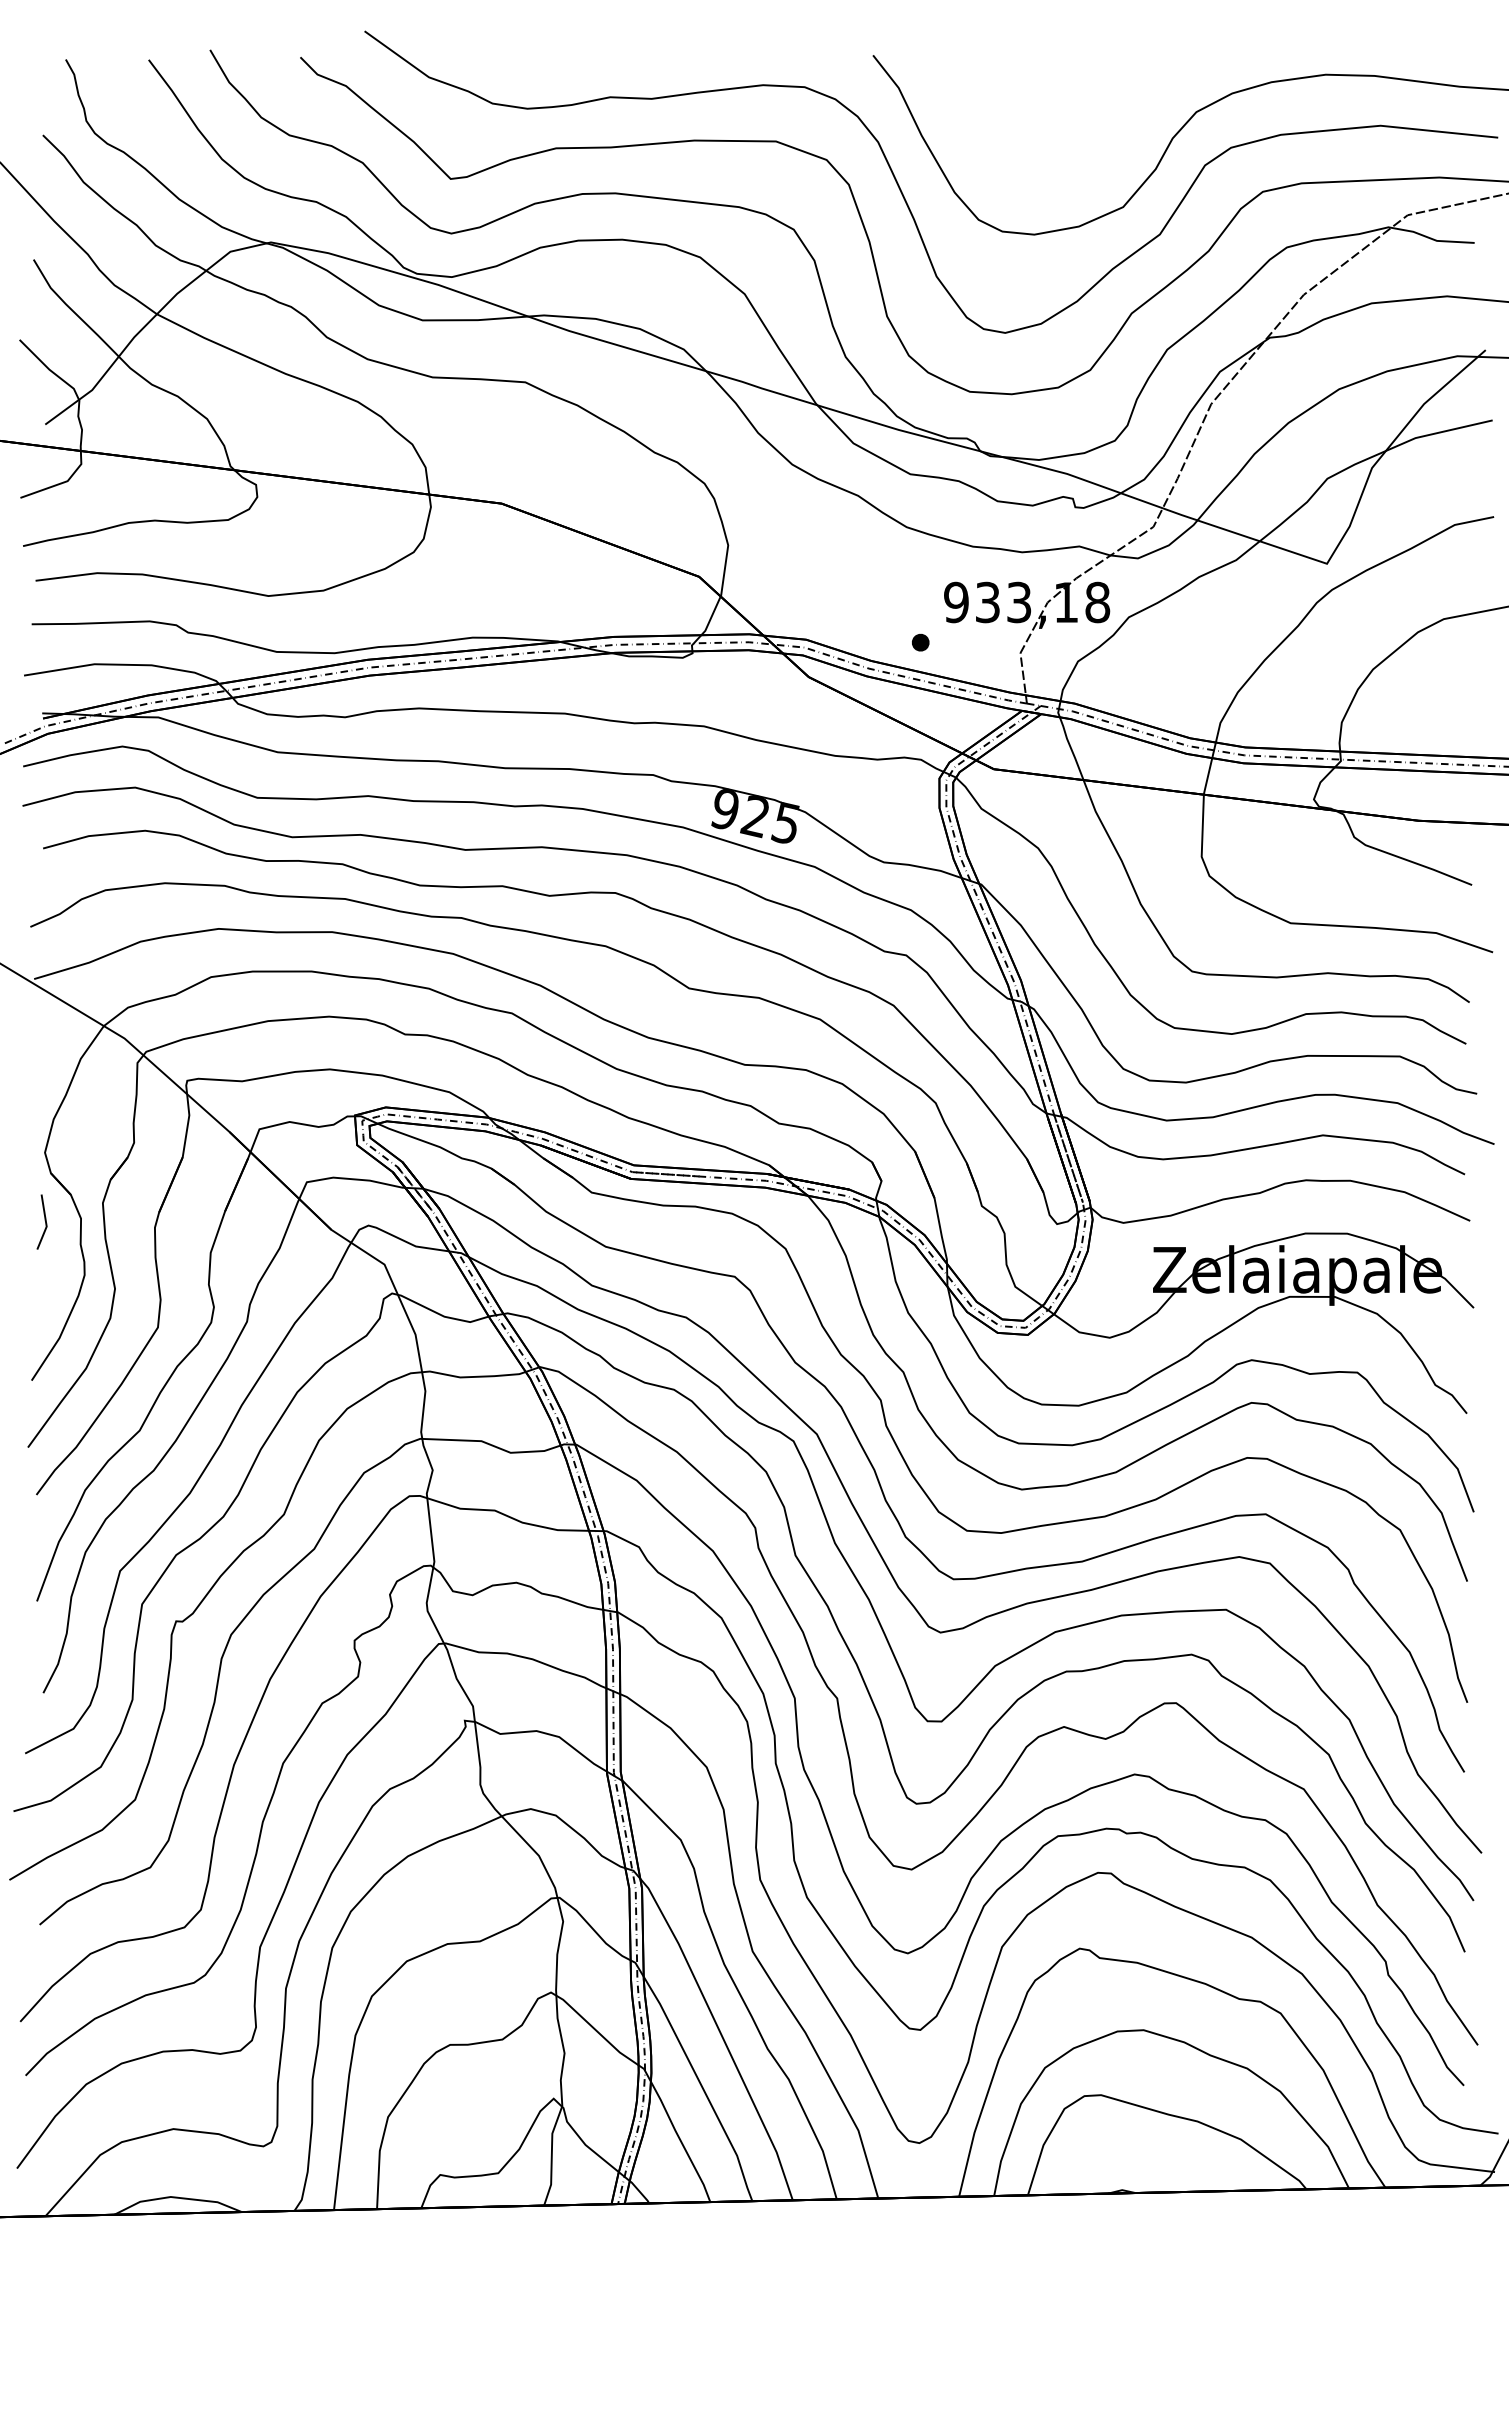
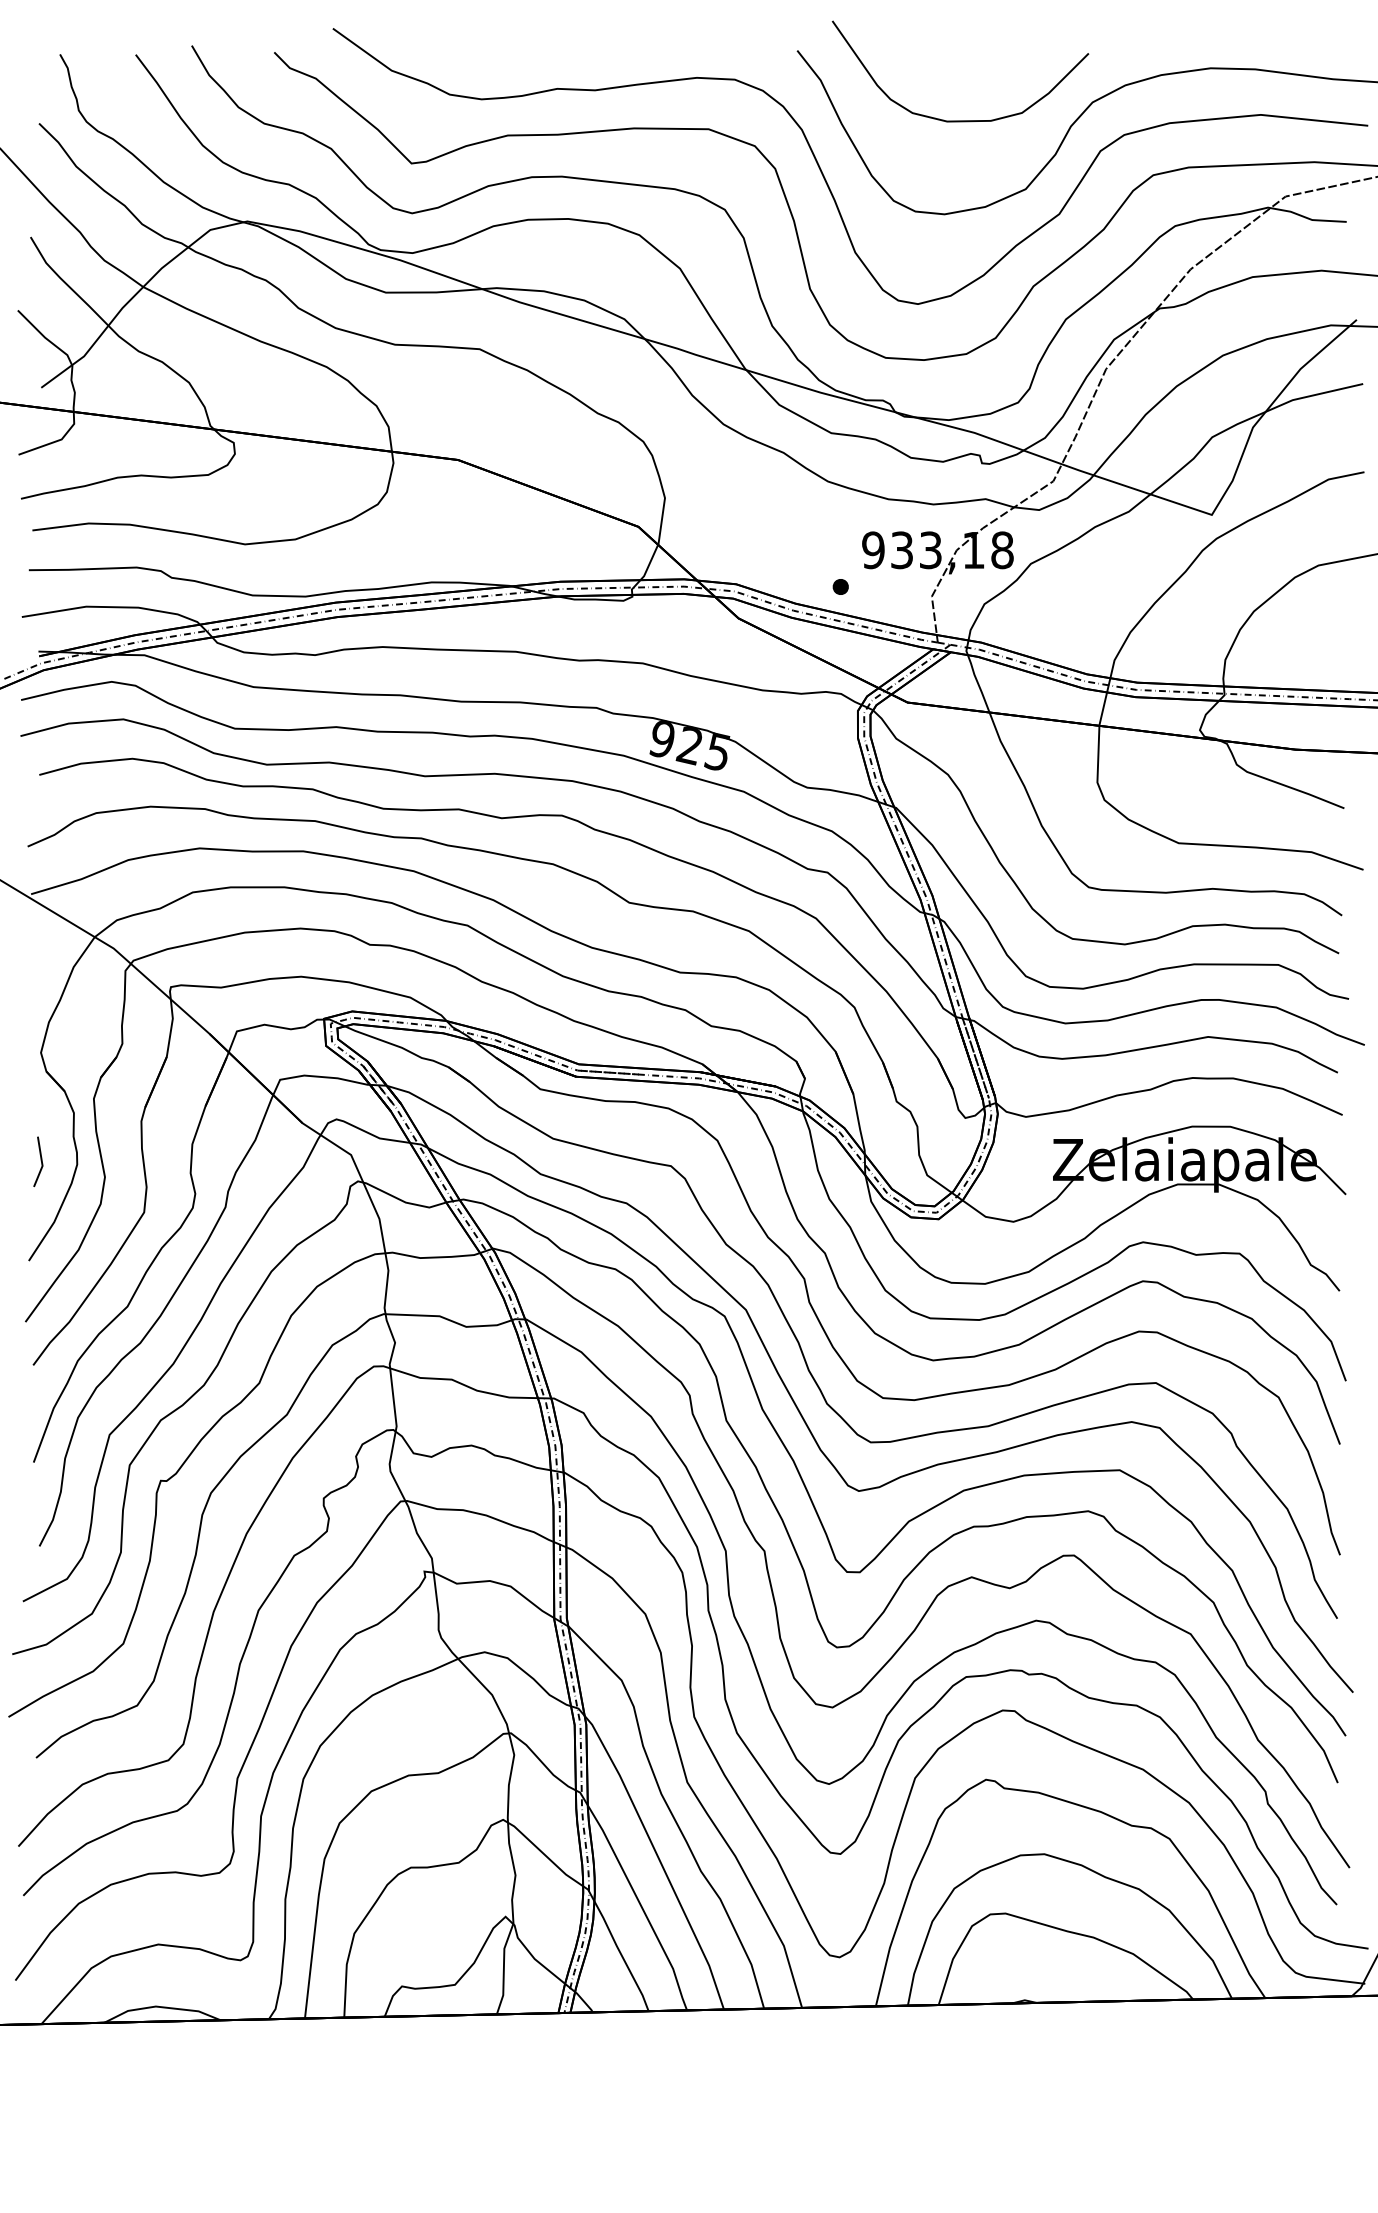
curve: (1052, 131) -> (961, 120), added
line: (44, 1220) -> (40, 1160), moved

